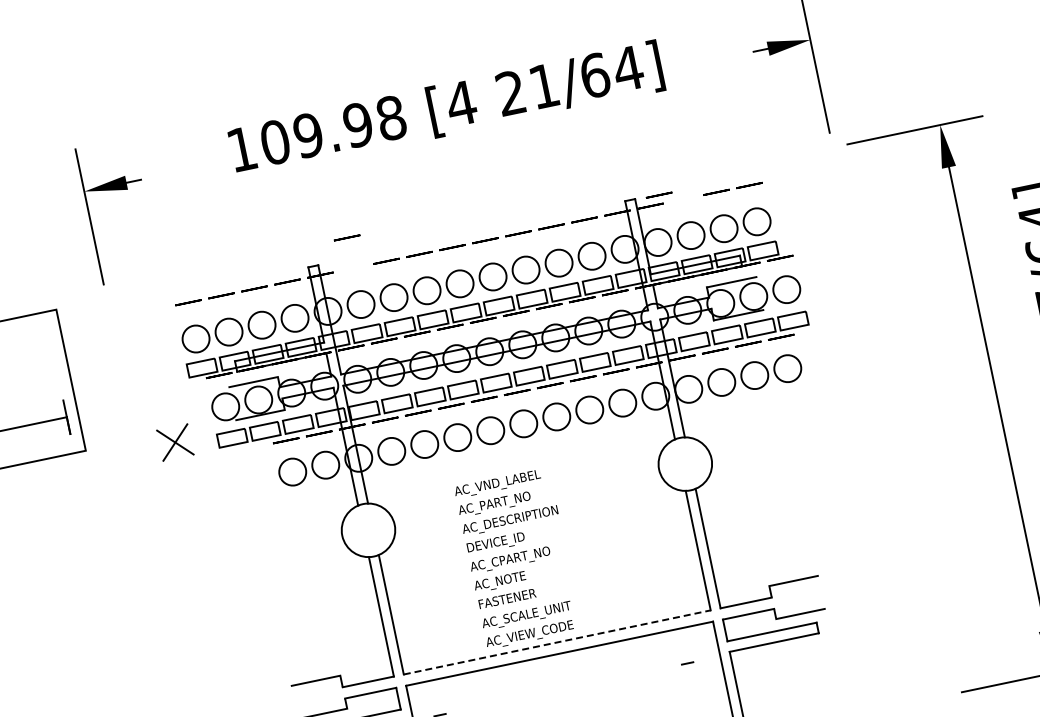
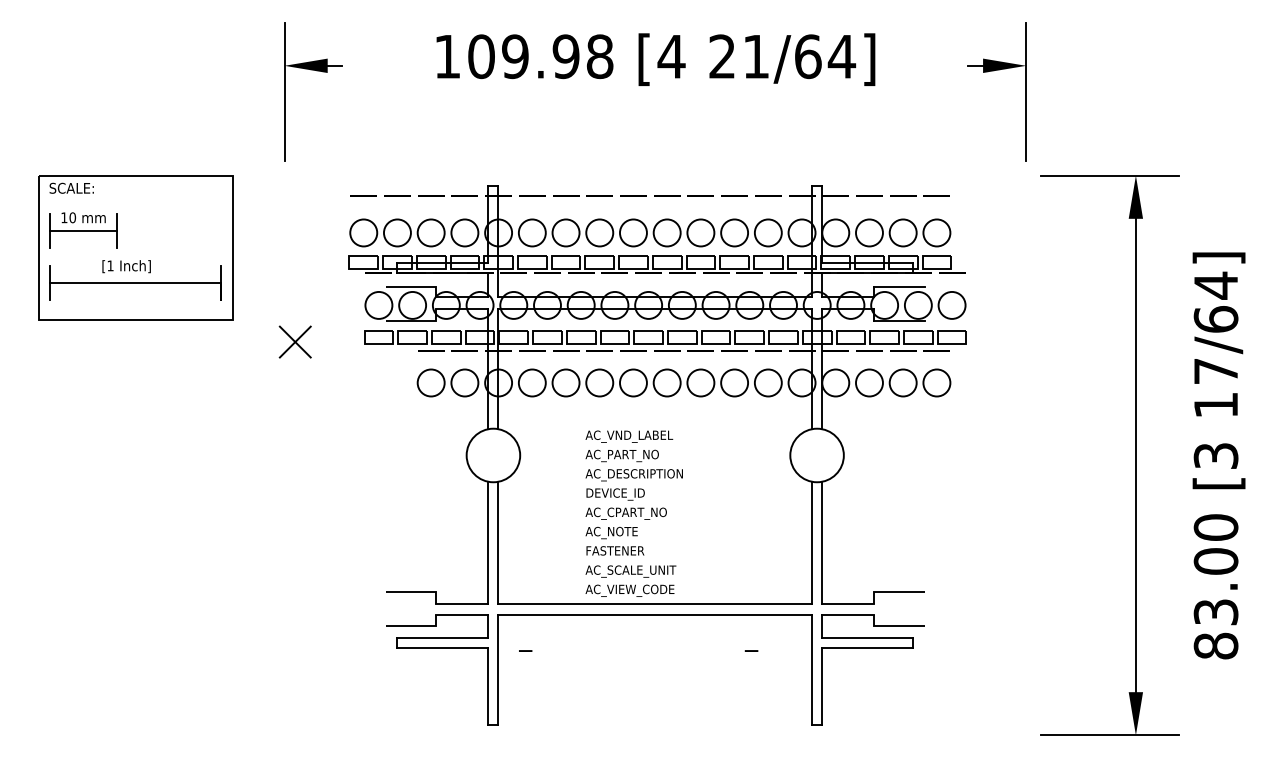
line: (659, 194) -> (869, 195), moved
line: (347, 237) -> (532, 195), moved
part: (174, 442) -> (294, 341), moved
line: (557, 642) -> (655, 603), dashed -> solid
line: (687, 662) -> (751, 650), moved

